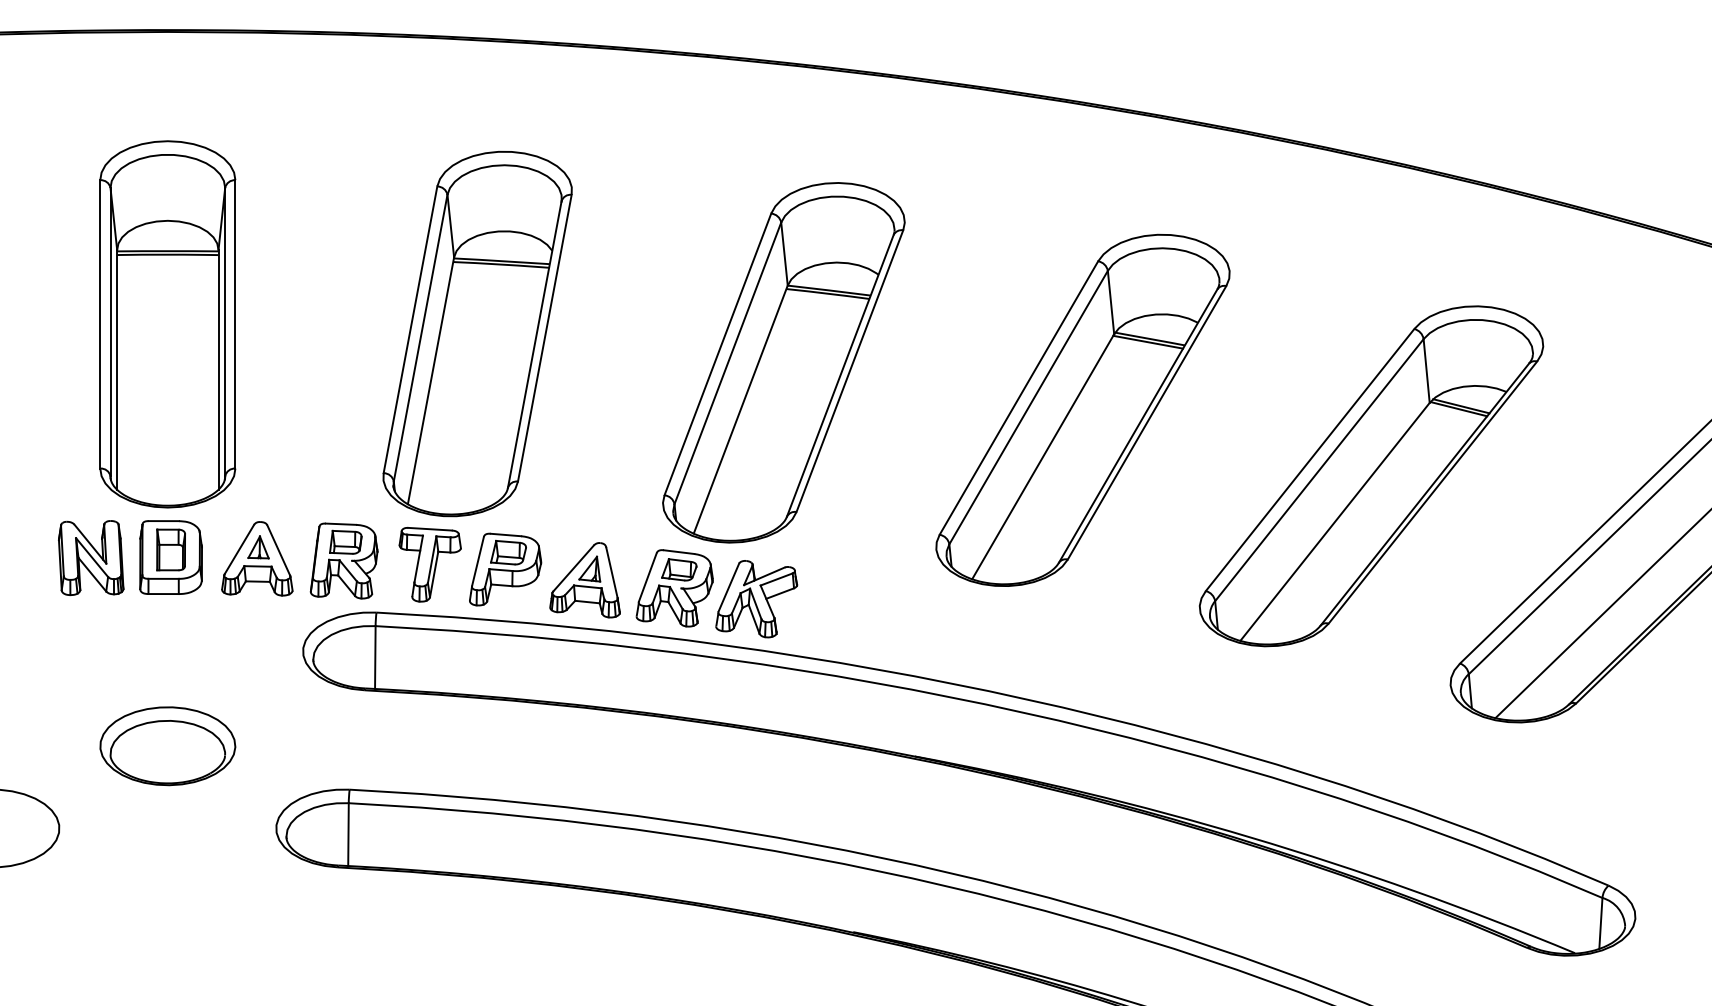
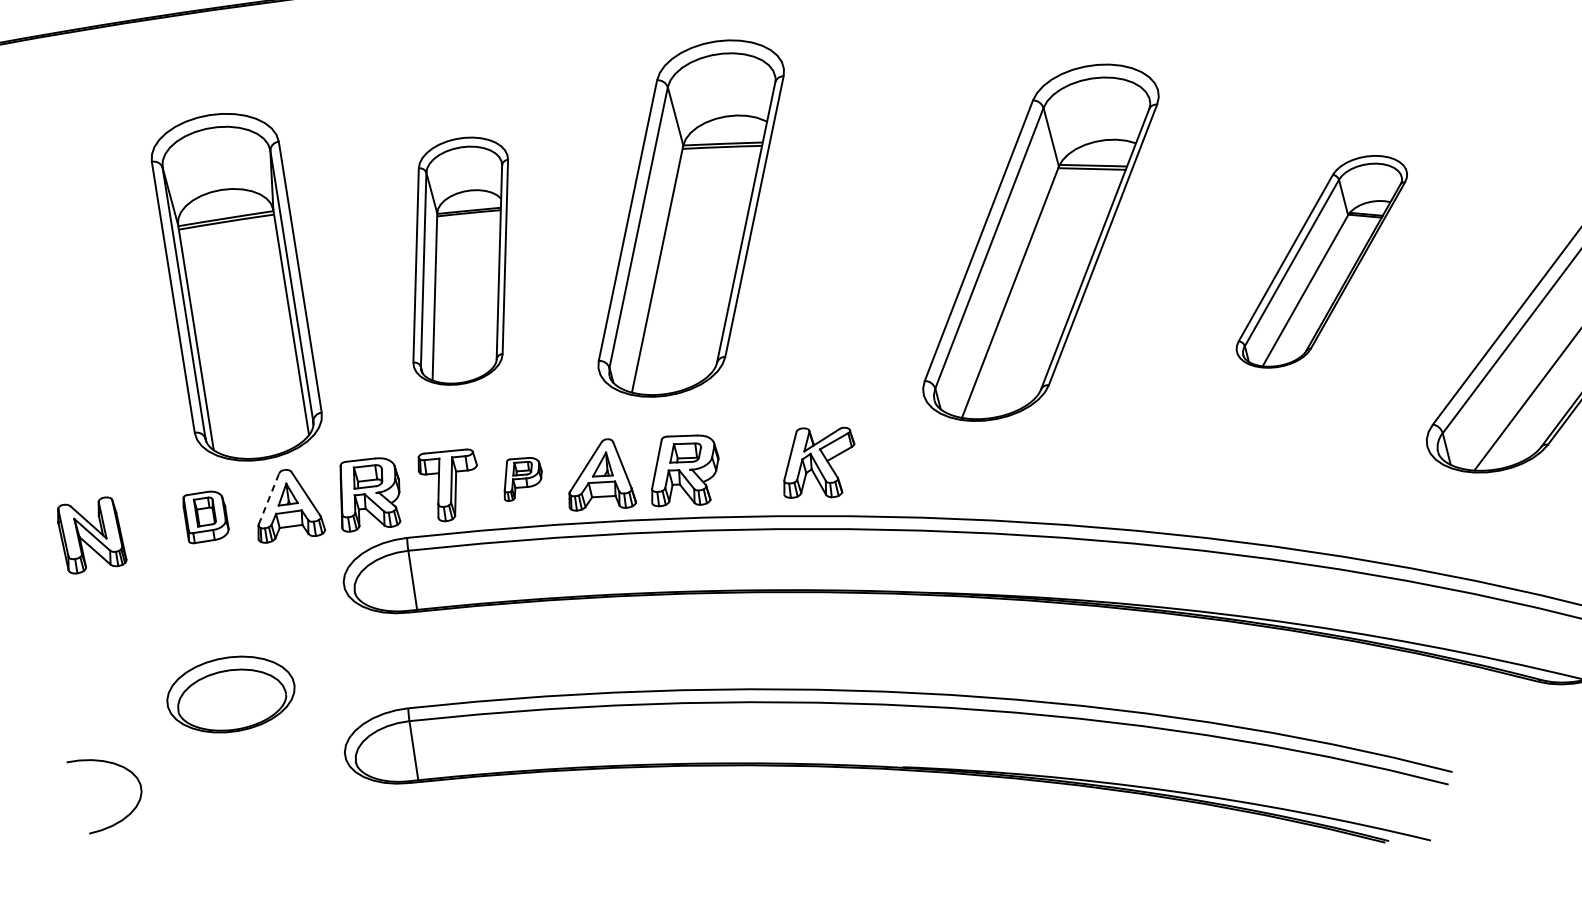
part: (167, 324) -> (236, 287), moved
part: (477, 334) -> (460, 261), size x0.7
part: (783, 362) -> (690, 218), moved
part: (1371, 476) -> (1321, 261), size x0.6
line: (239, 549) -> (269, 499), solid -> dashed
part: (170, 557) -> (205, 516), size x0.7
part: (91, 558) -> (91, 535), moved
part: (505, 569) -> (521, 478), size x0.6
part: (756, 599) -> (818, 463), moved

